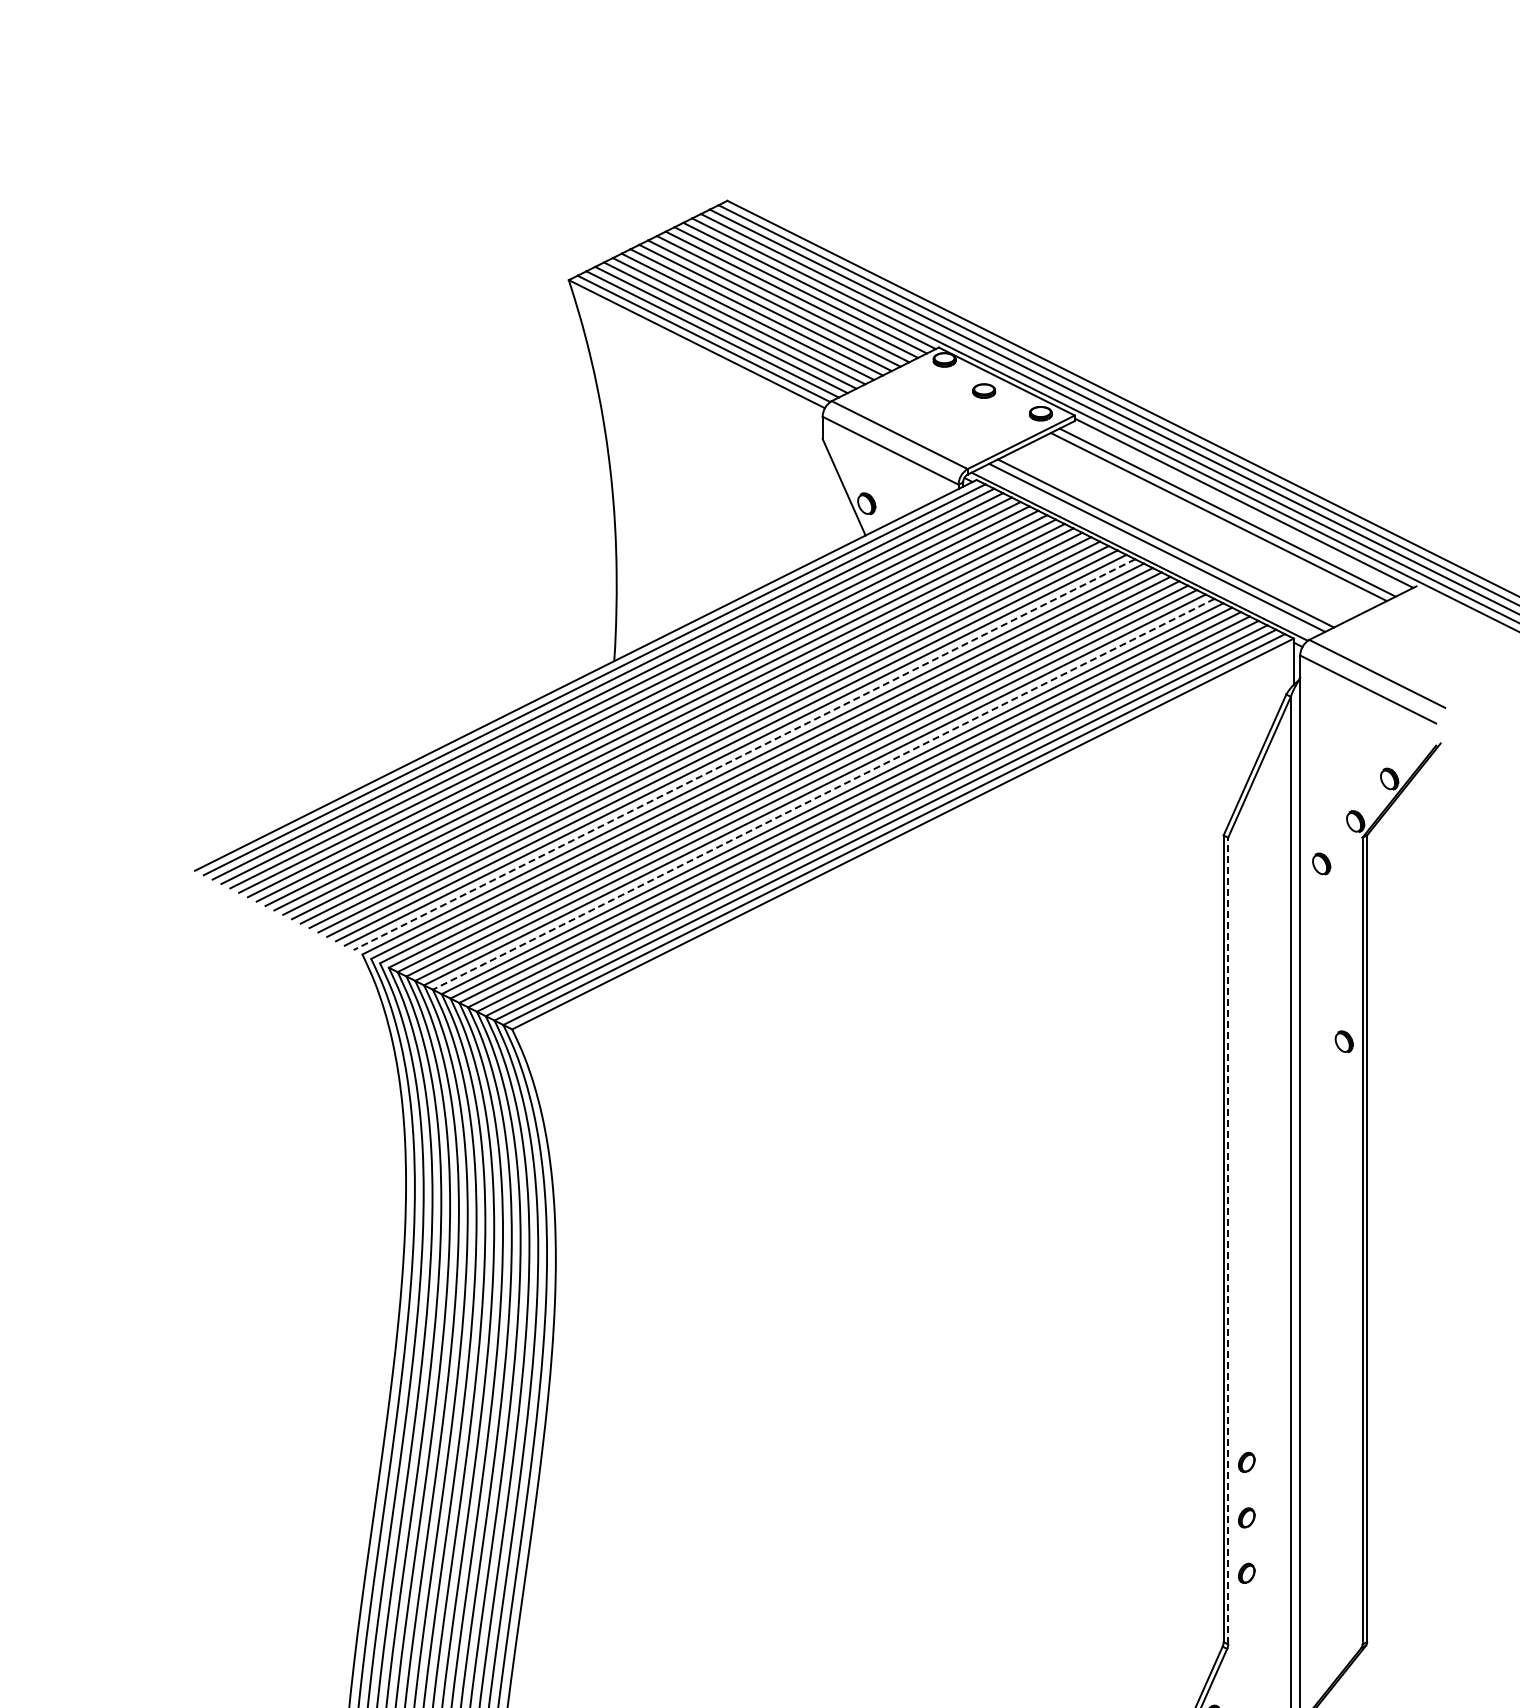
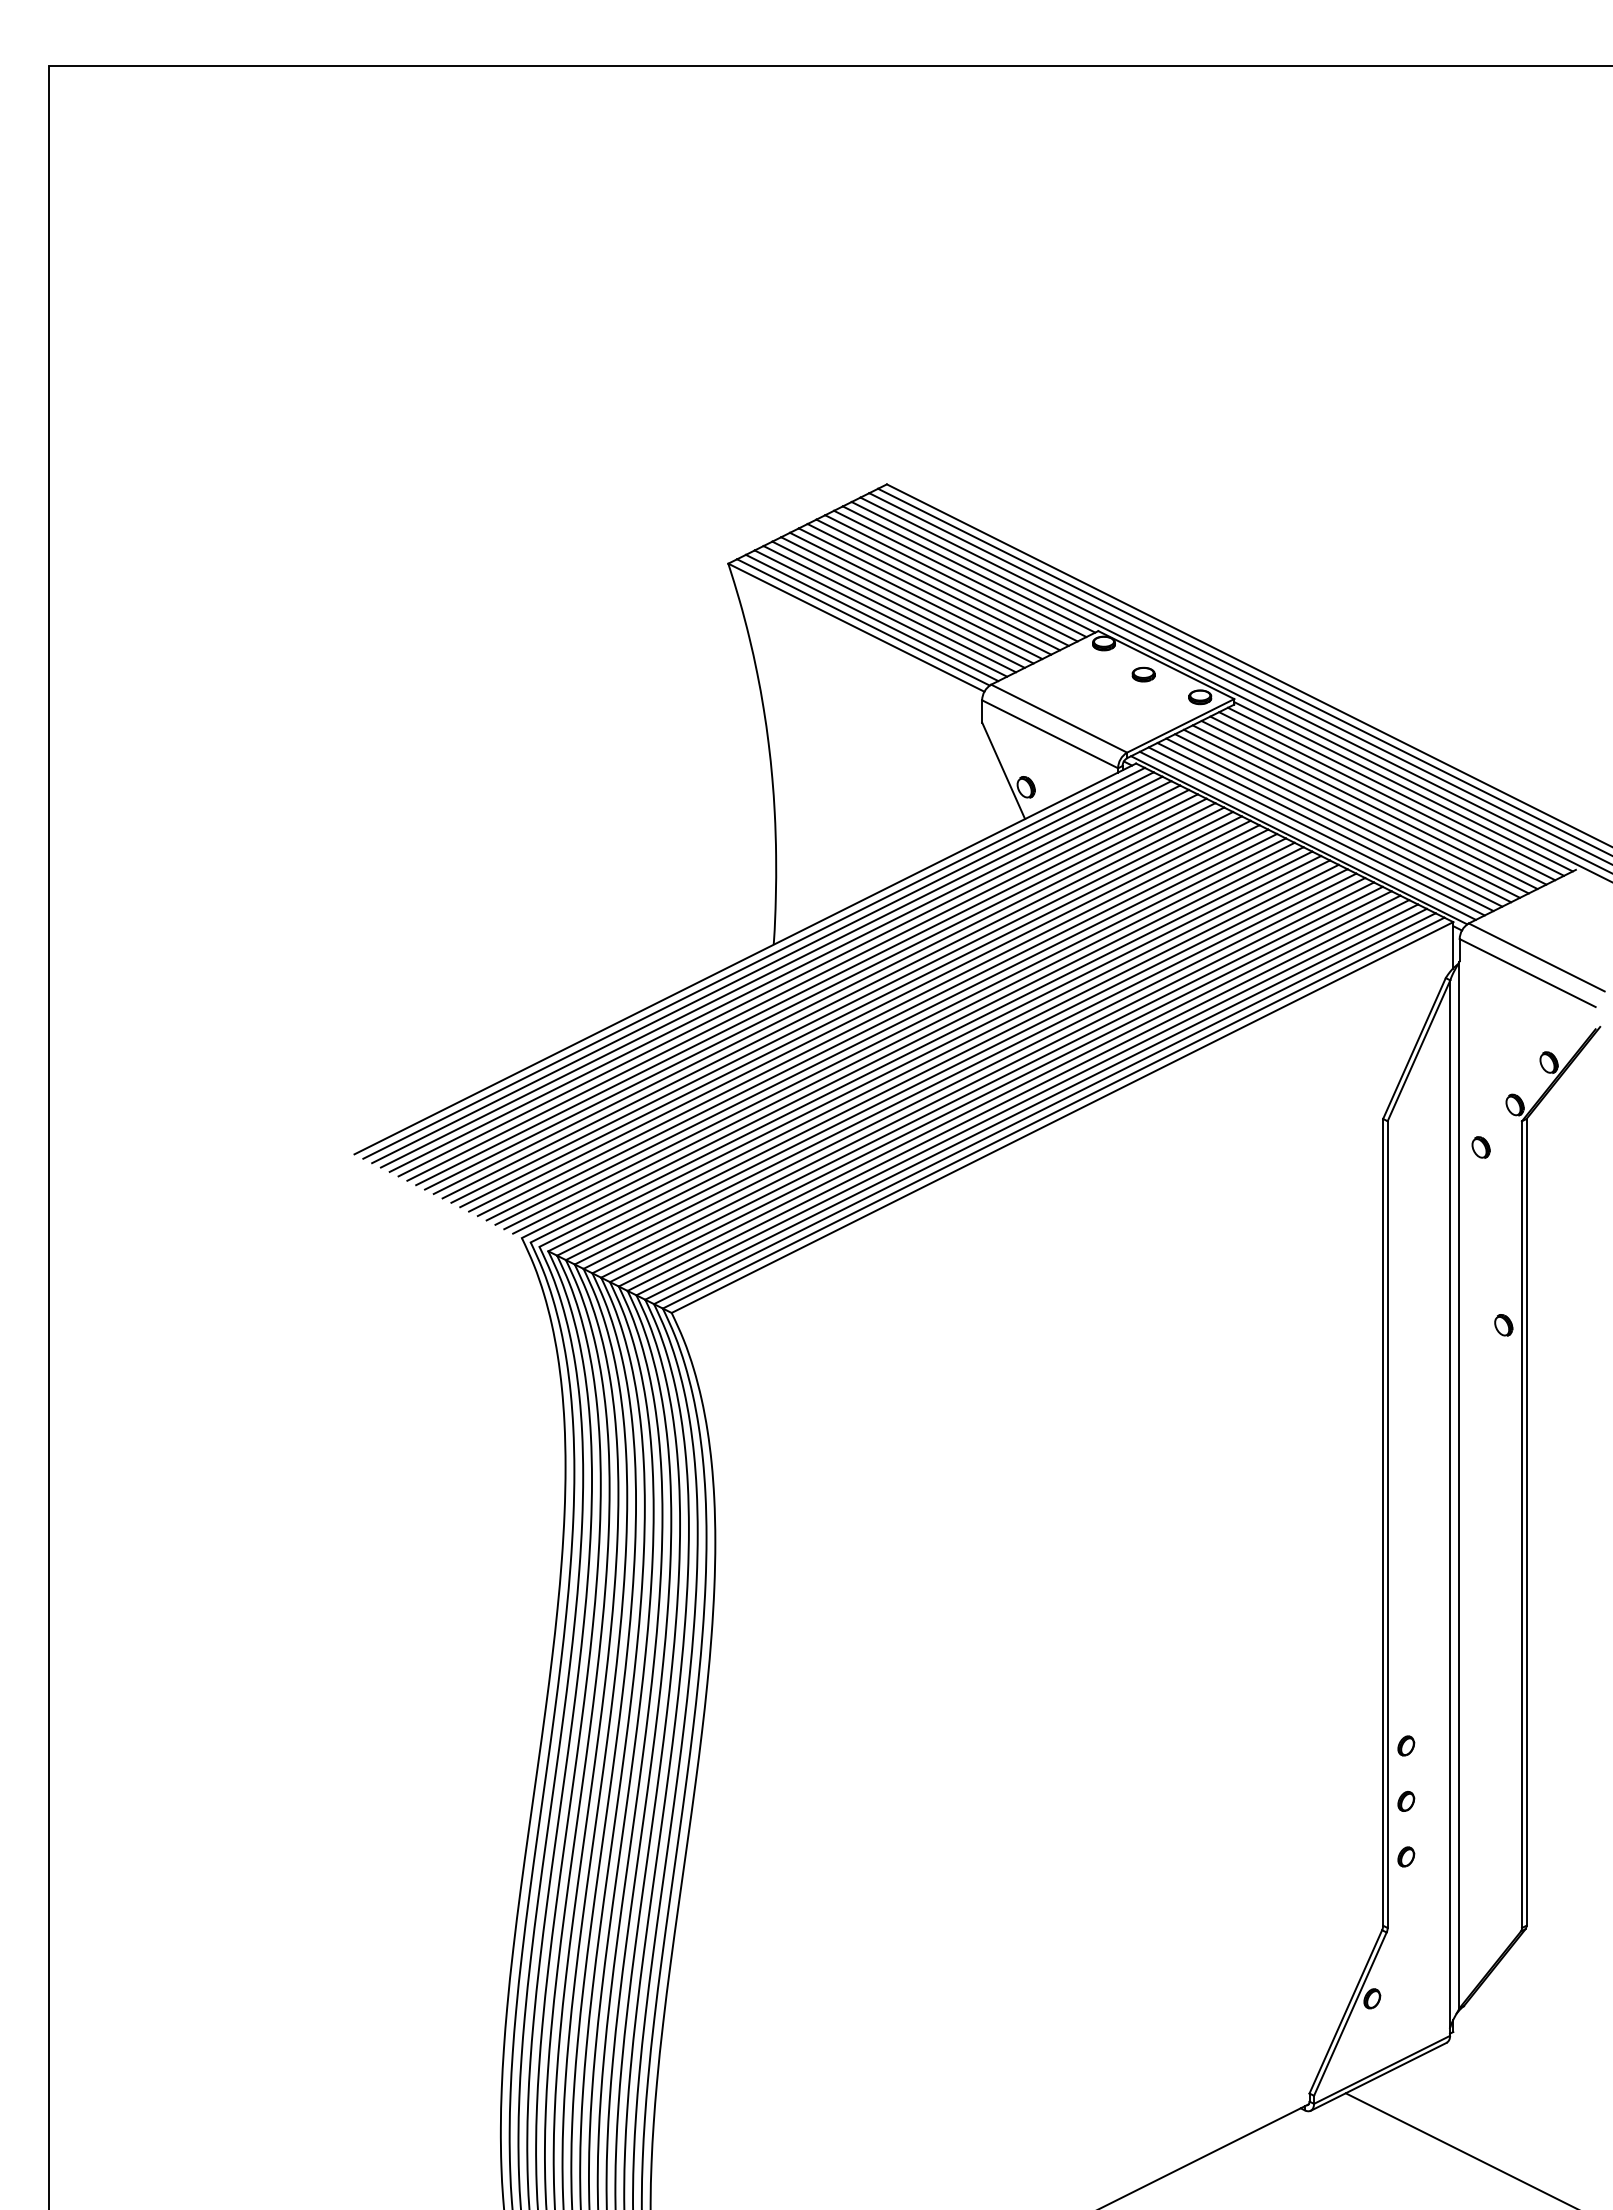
line: (1236, 507) -> (1395, 791), added
line: (1210, 521) -> (1369, 805), added
line: (1201, 525) -> (1360, 809), added
line: (1192, 529) -> (1351, 813), added
line: (1184, 534) -> (1343, 818), added
line: (1175, 538) -> (1334, 822), added
line: (1148, 551) -> (1307, 835), added
line: (744, 754) -> (903, 1038), dashed -> solid
line: (824, 793) -> (983, 1077), dashed -> solid
line: (1228, 1240) -> (1387, 1524), dashed -> solid

